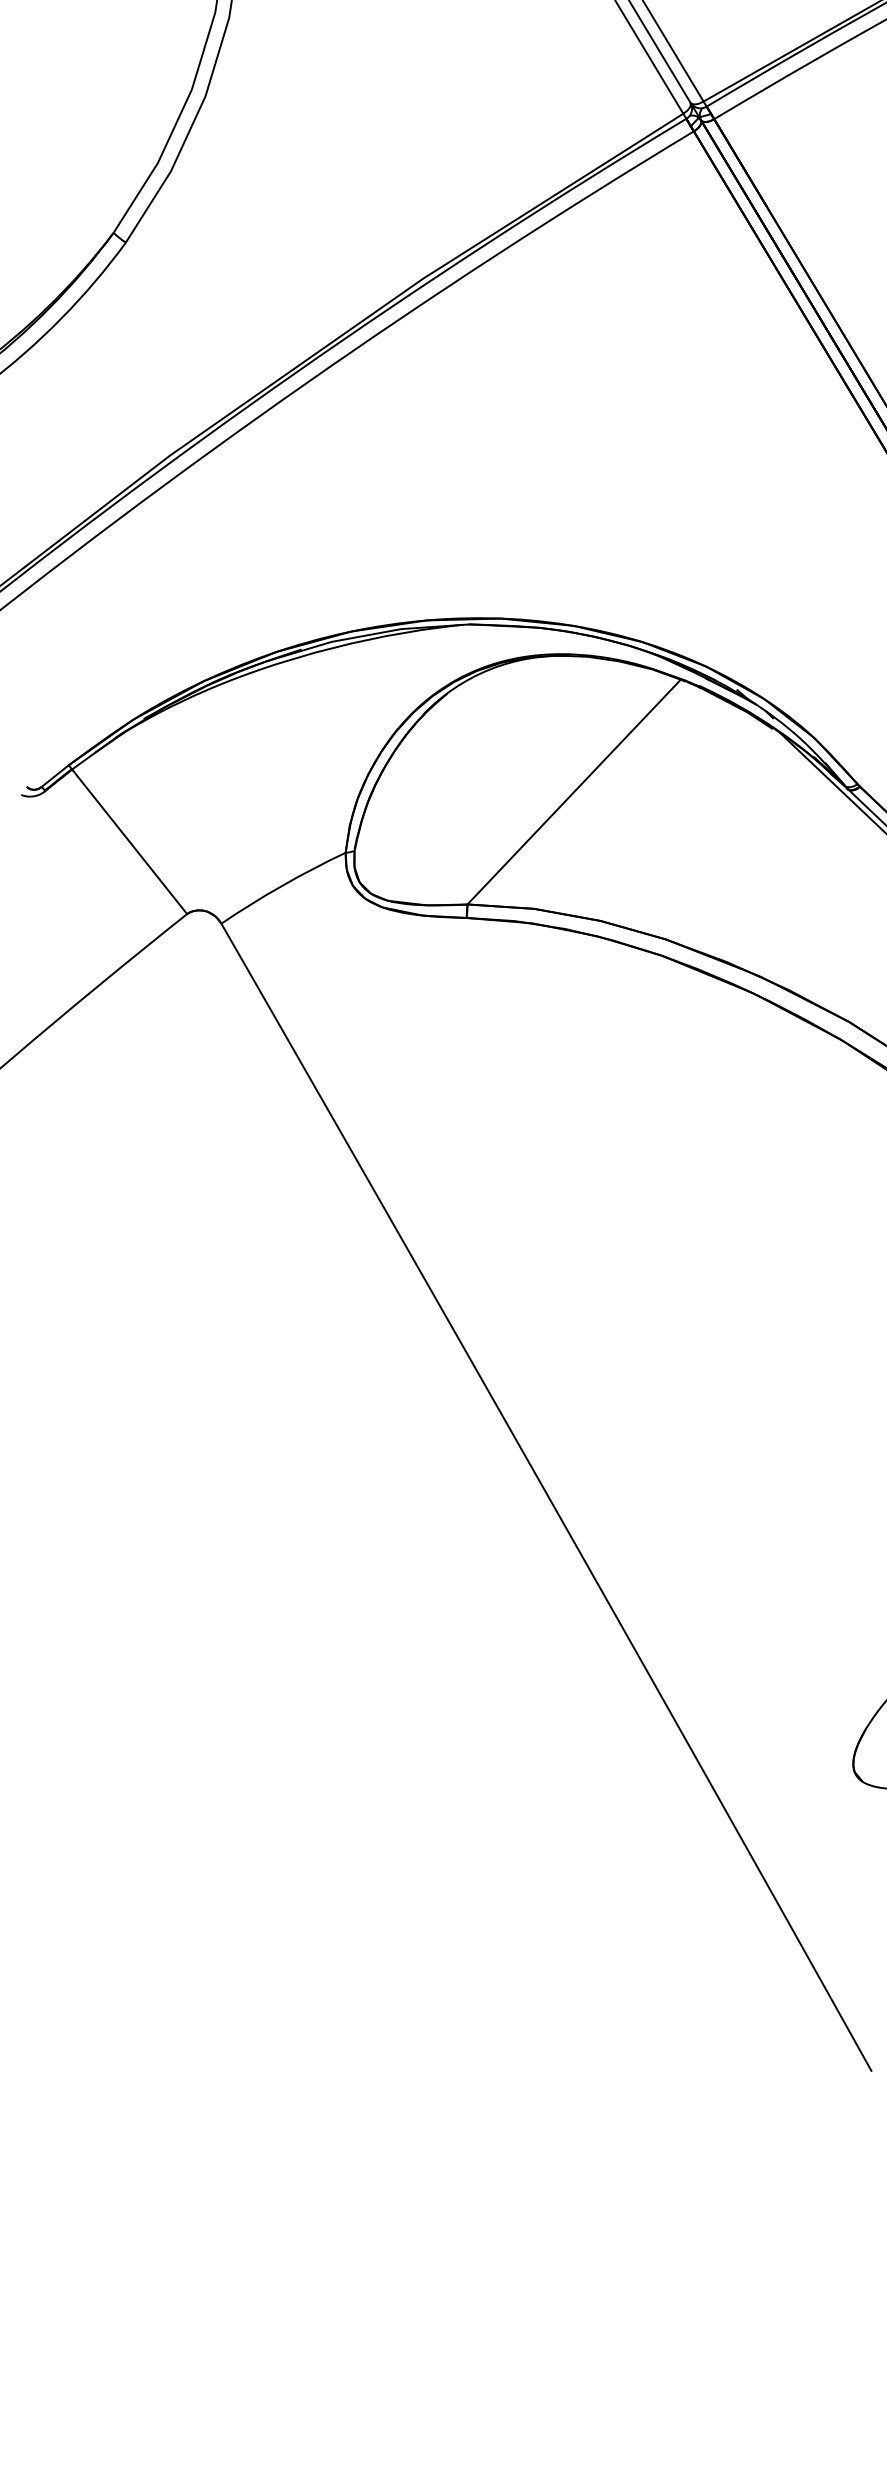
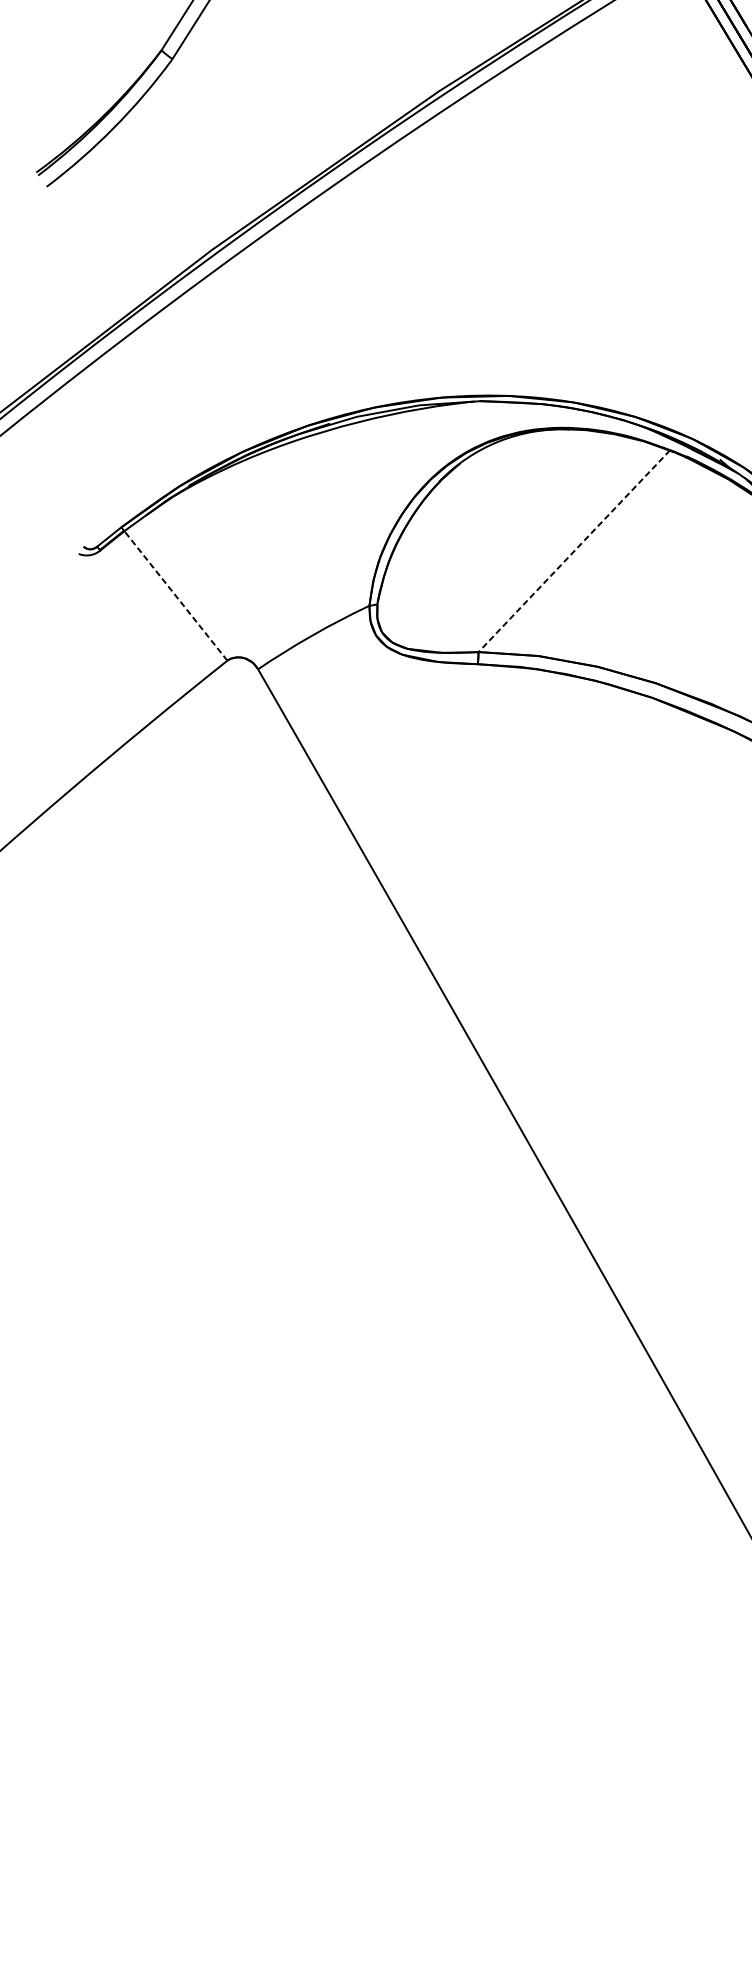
line: (573, 792) -> (573, 551), solid -> dashed
line: (129, 841) -> (175, 595), solid -> dashed

